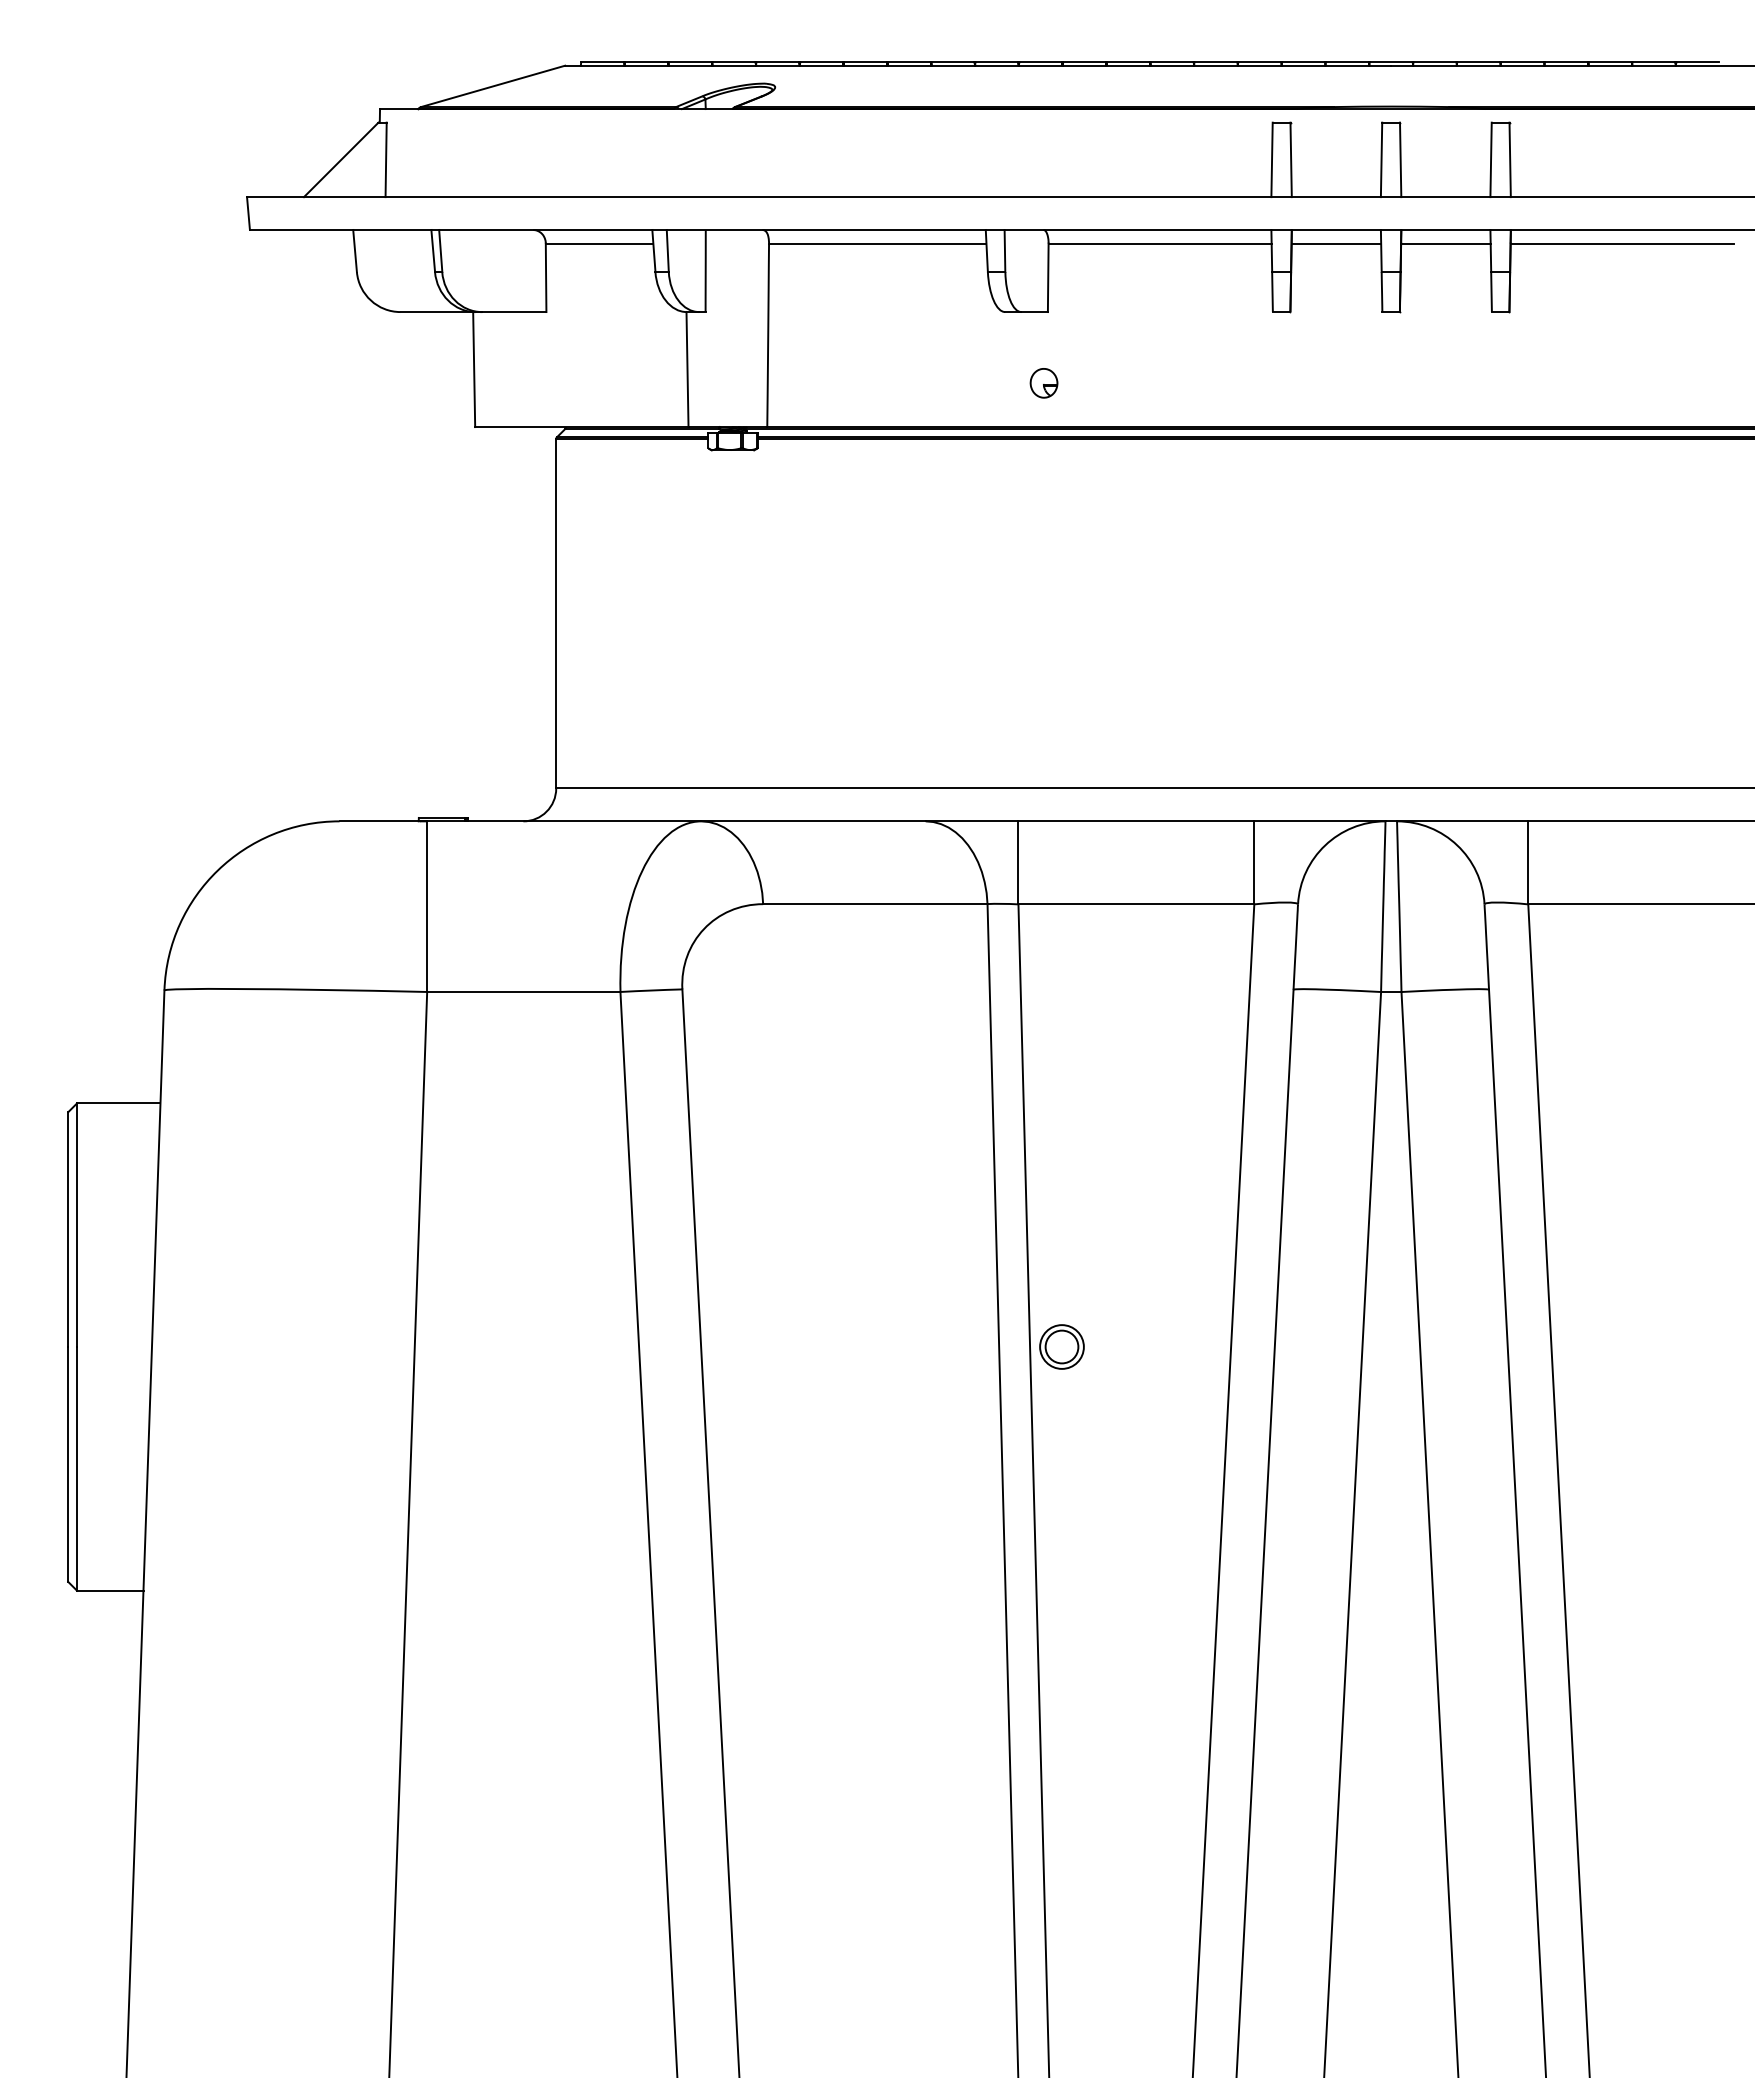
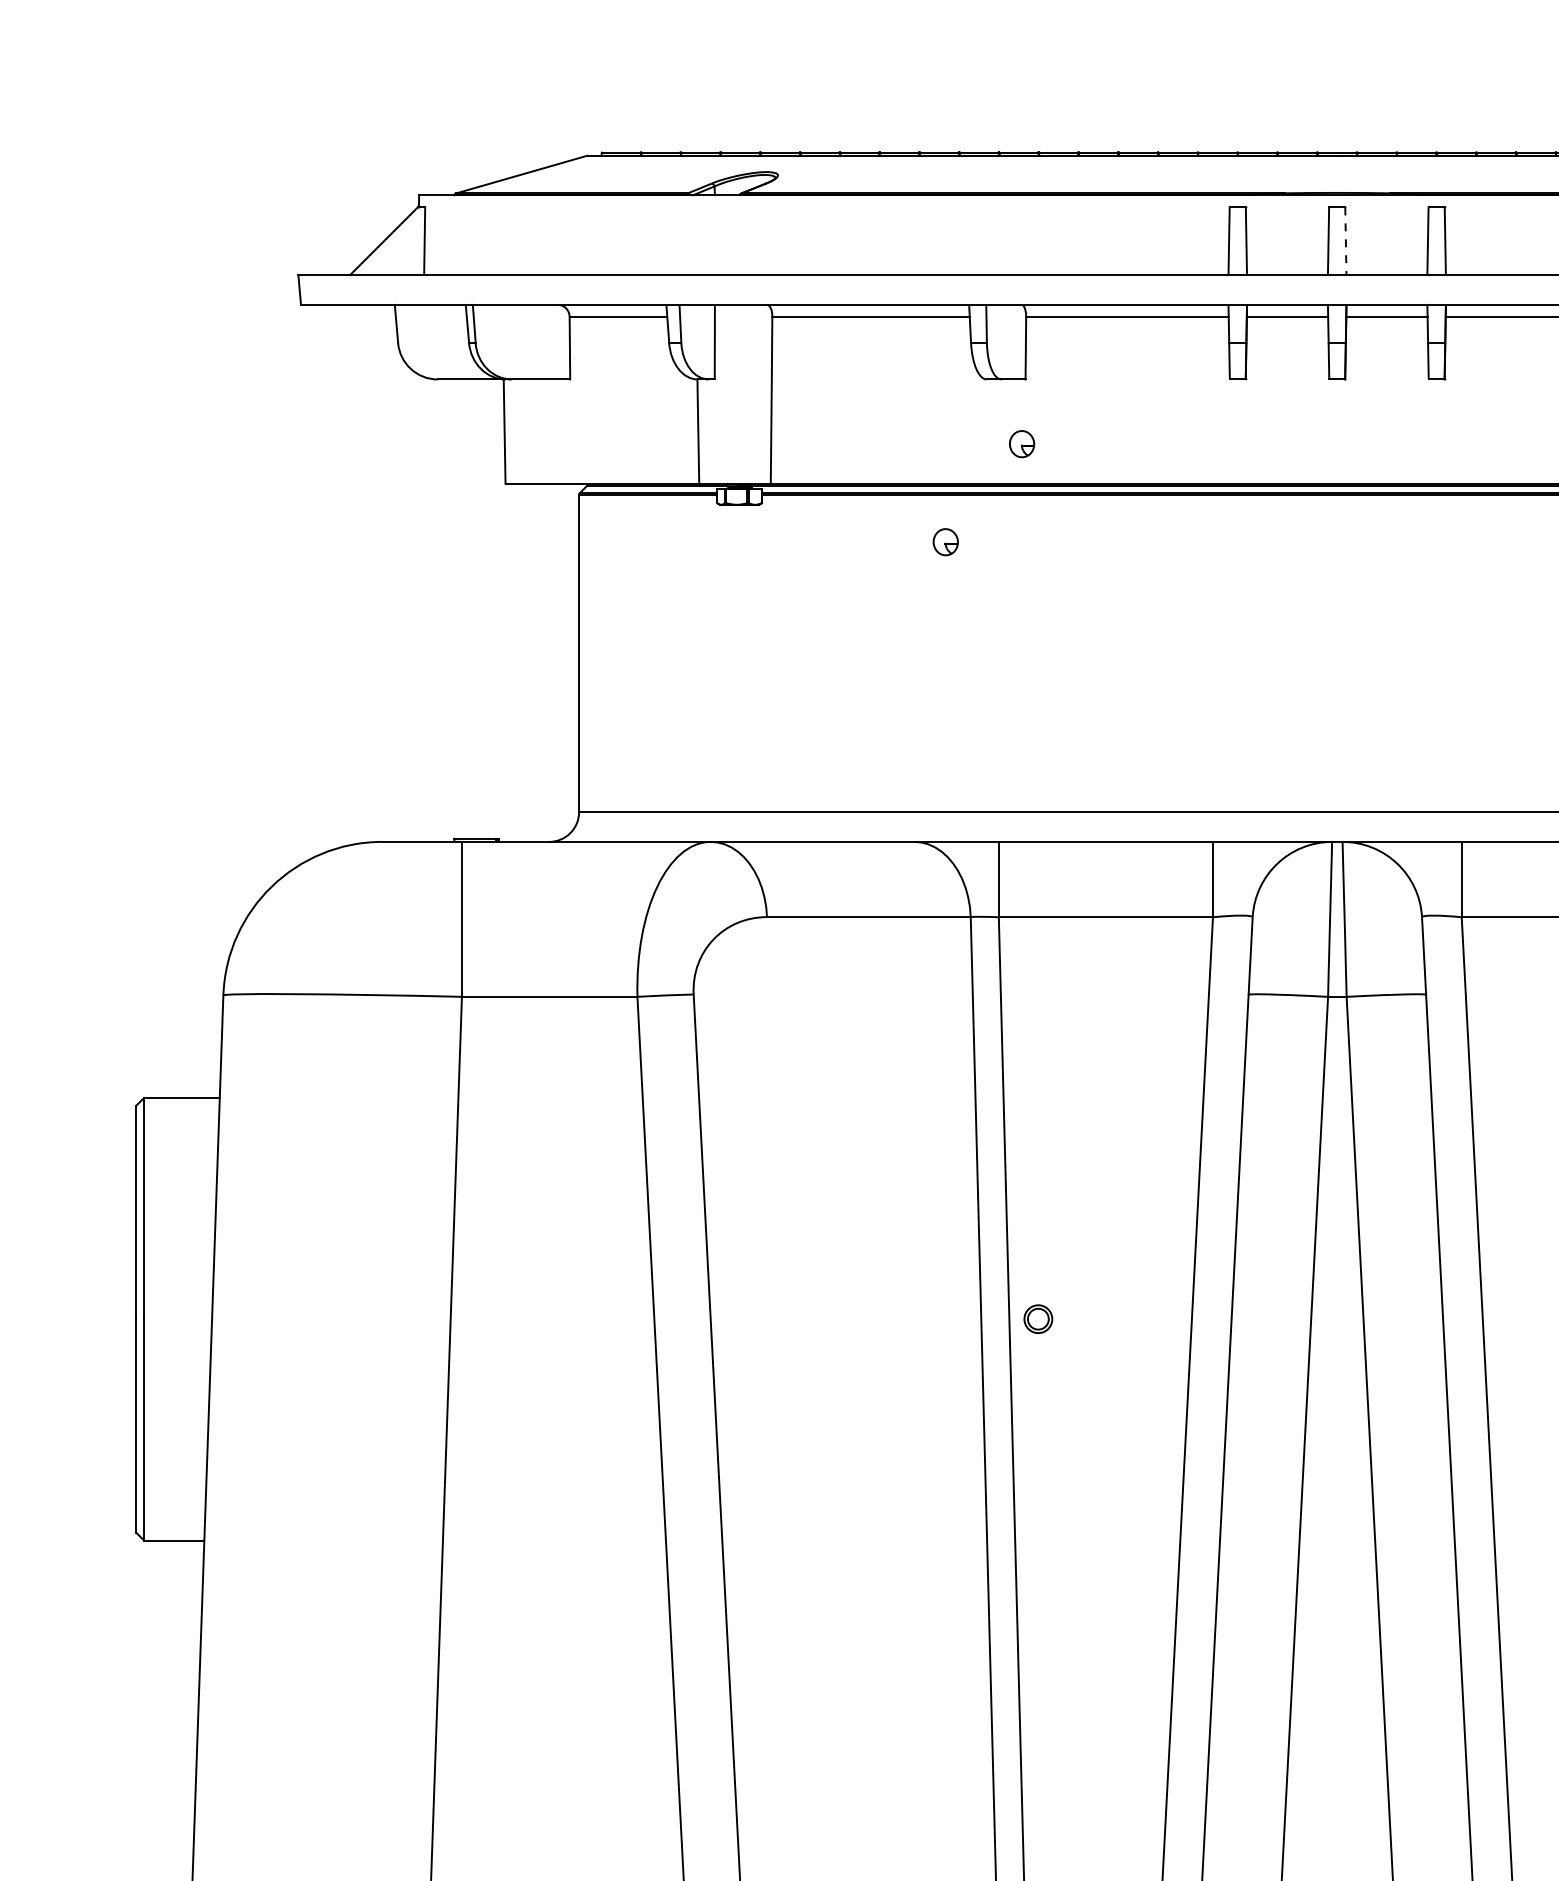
line: (1400, 160) -> (1345, 241), solid -> dashed
part: (959, 491) -> (945, 542), added
part: (1061, 1346) -> (1037, 1318), size x0.7

